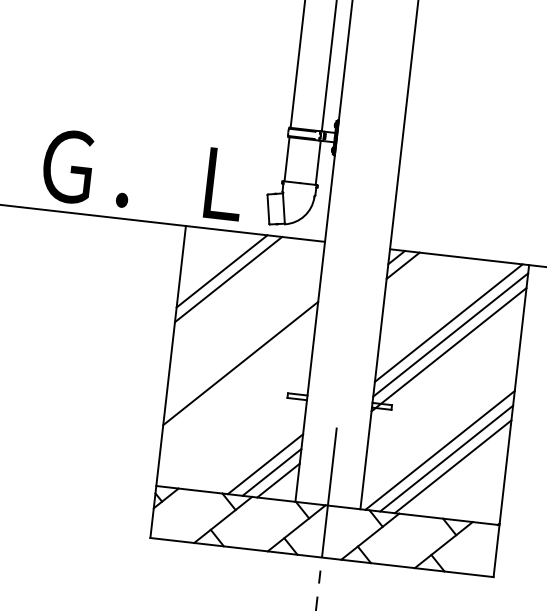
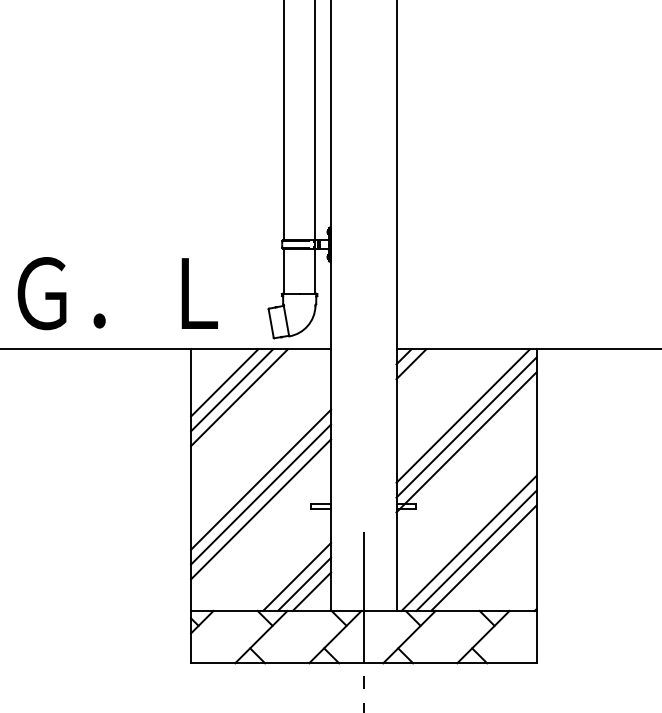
text: (142, 175) -> (117, 293), moved
line: (215, 262) -> (224, 382), added
line: (239, 378) -> (261, 494), added
line: (237, 393) -> (261, 509), added

